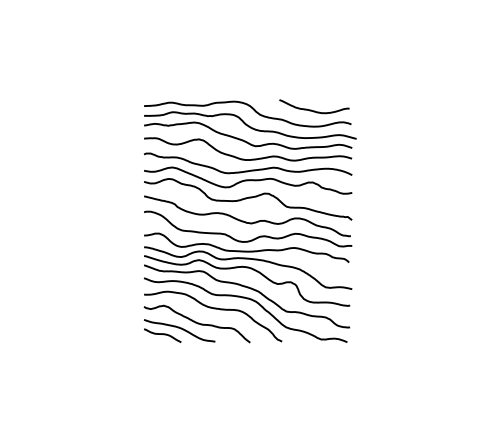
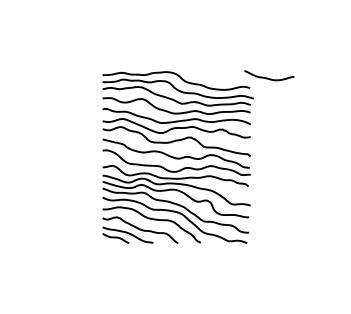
curve: (314, 110) -> (269, 78), moved

